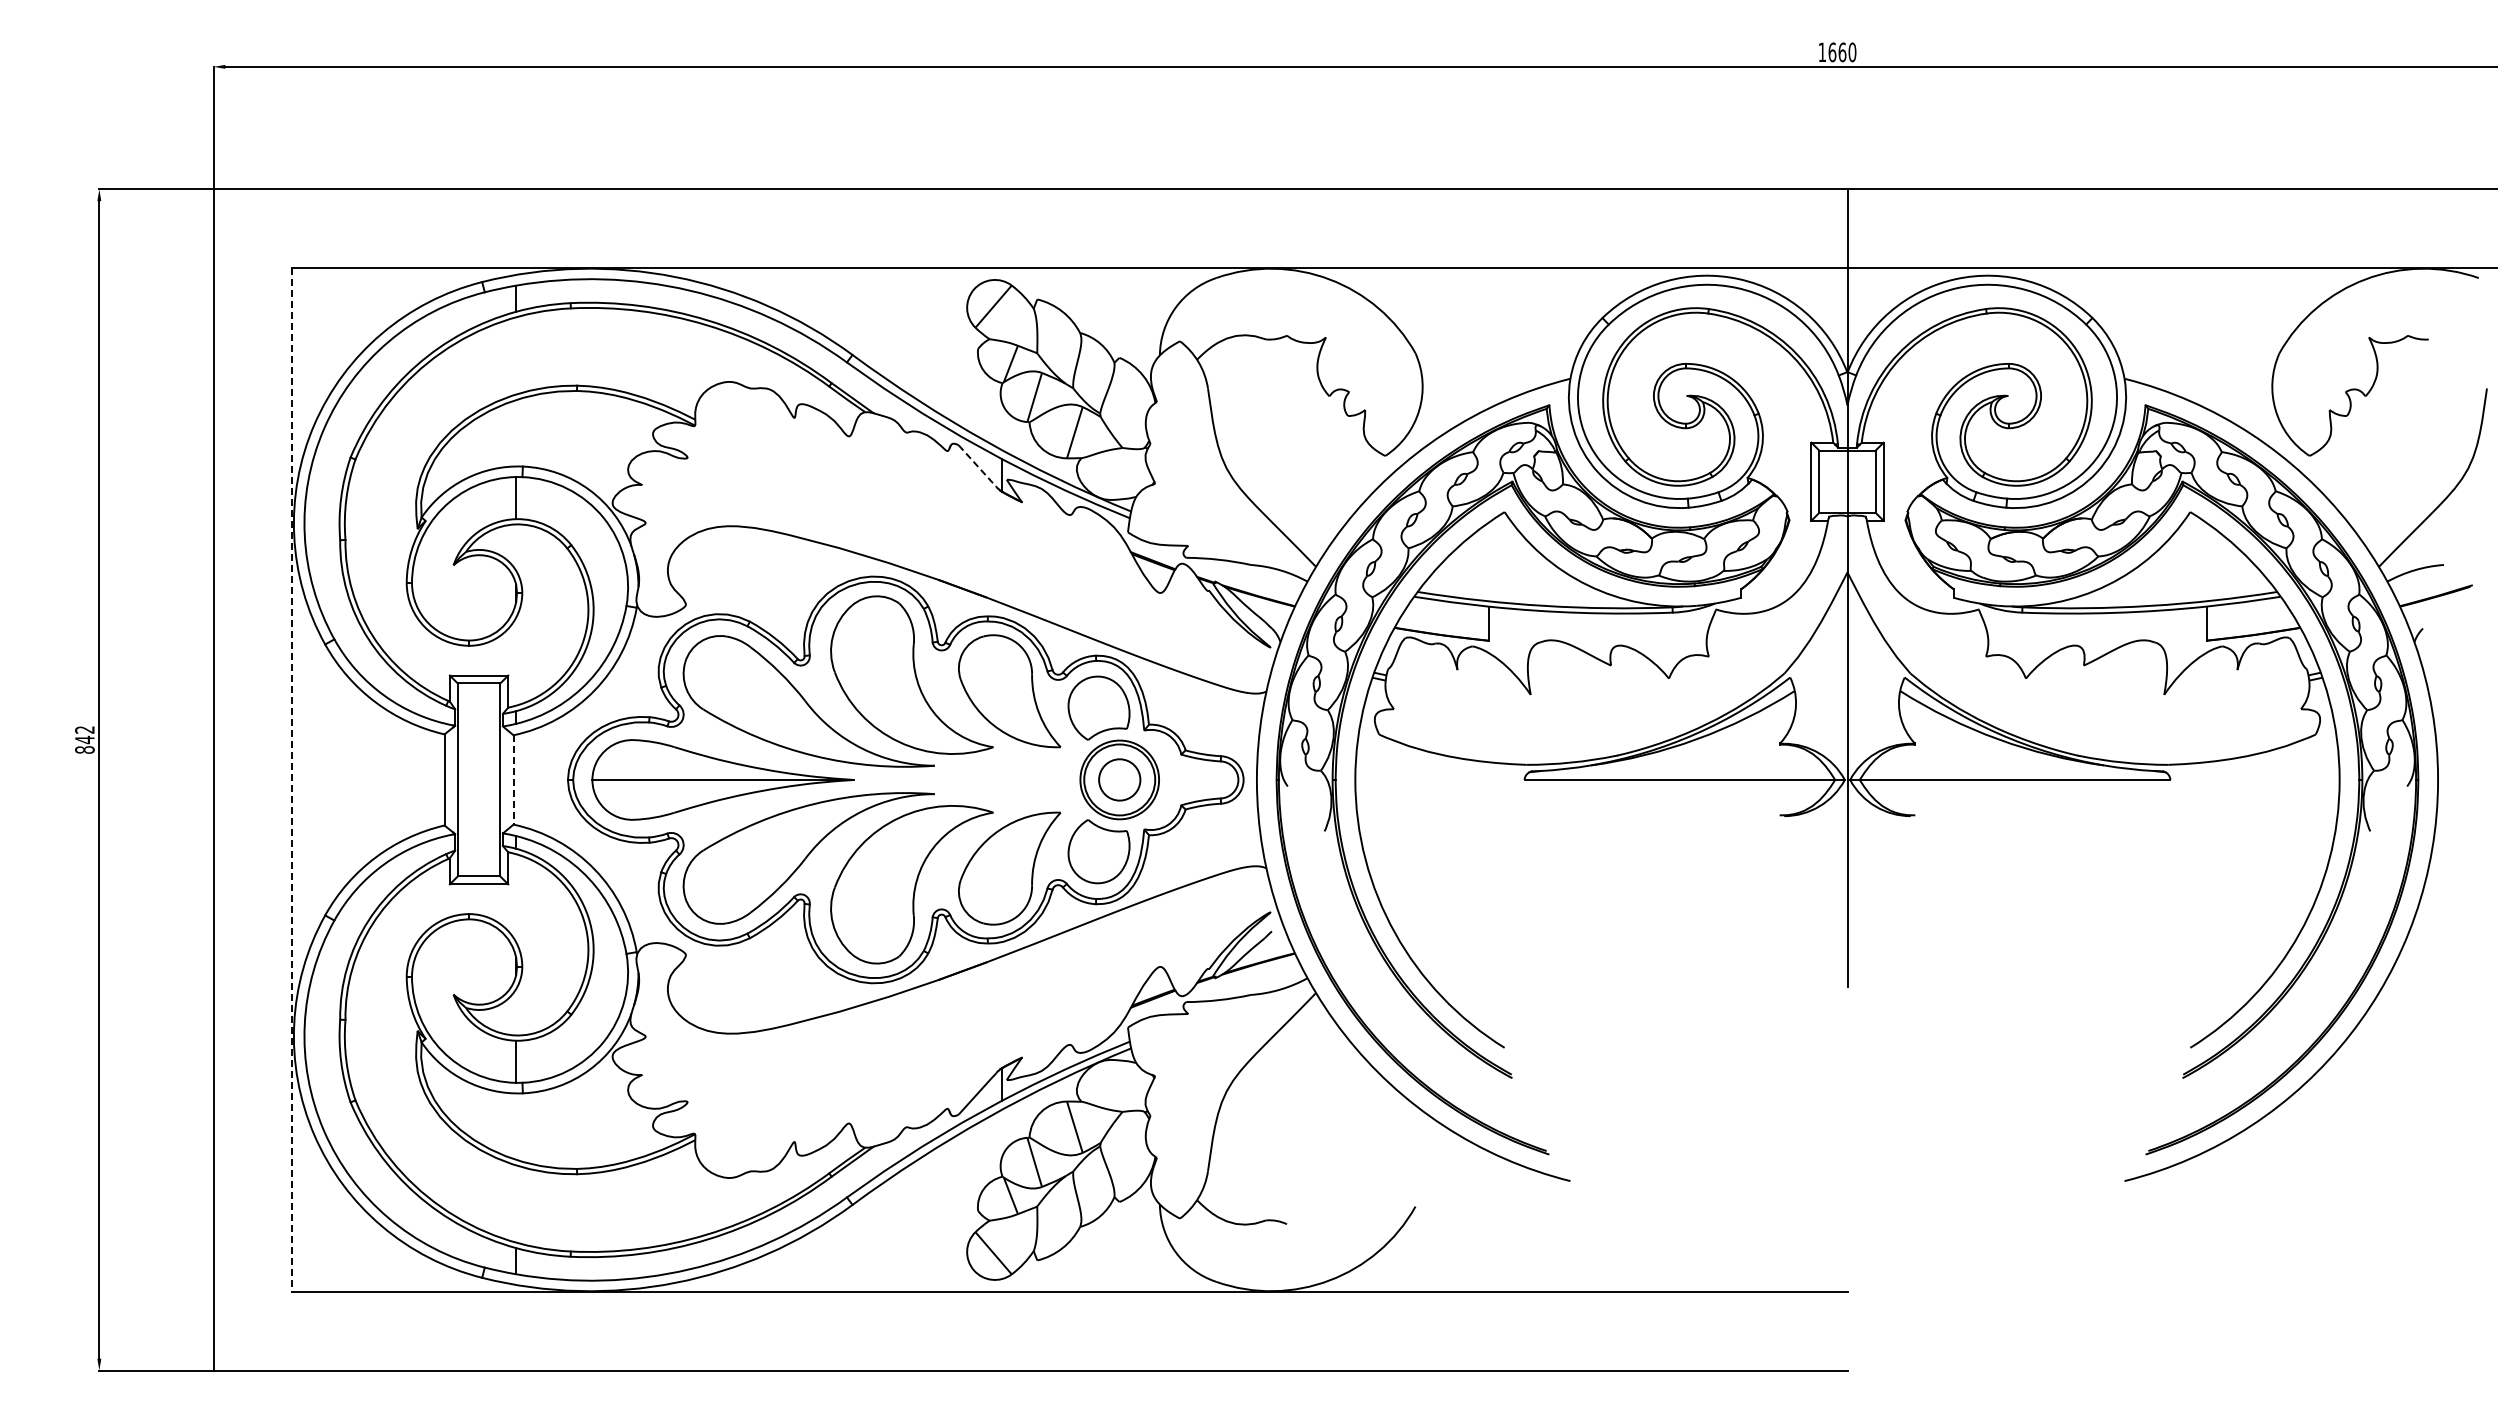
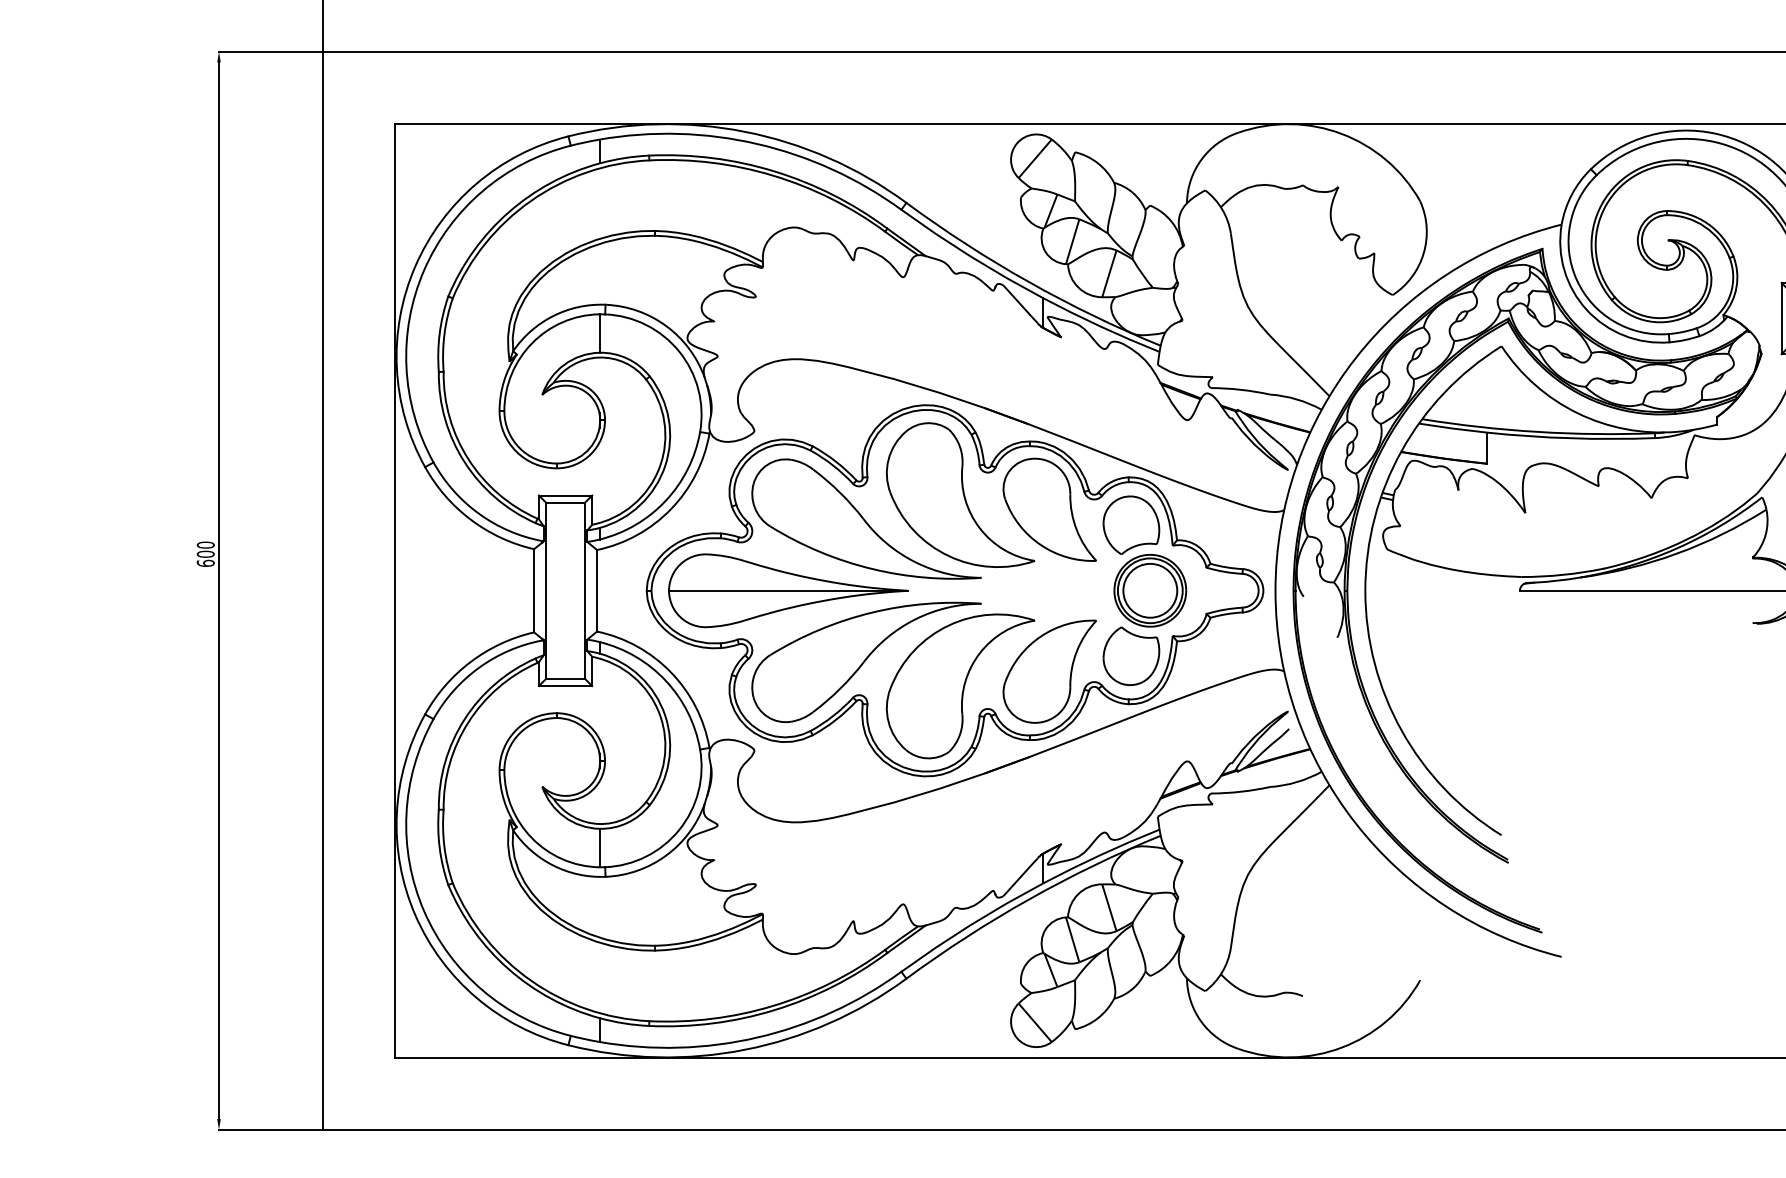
line: (977, 466) -> (1020, 304), dashed -> solid
text: (84, 739) -> (205, 553), 842 -> 600
line: (292, 779) -> (395, 590), dashed -> solid
line: (513, 779) -> (597, 590), dashed -> solid
circle: (1119, 779) -> (1150, 590), size x1.43

